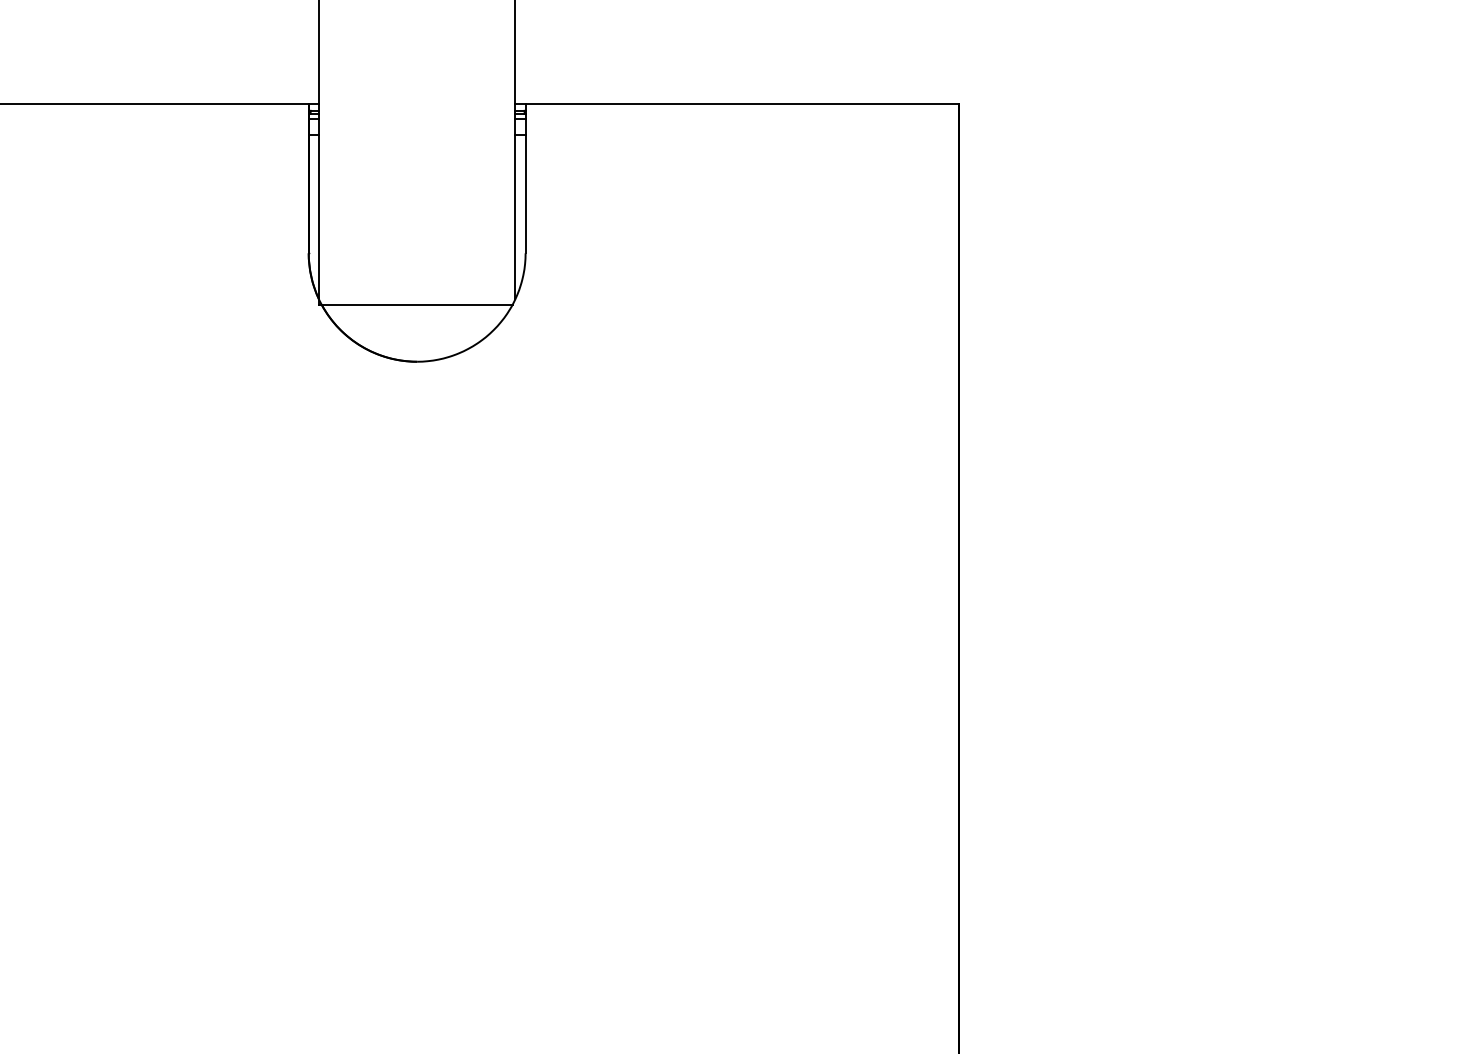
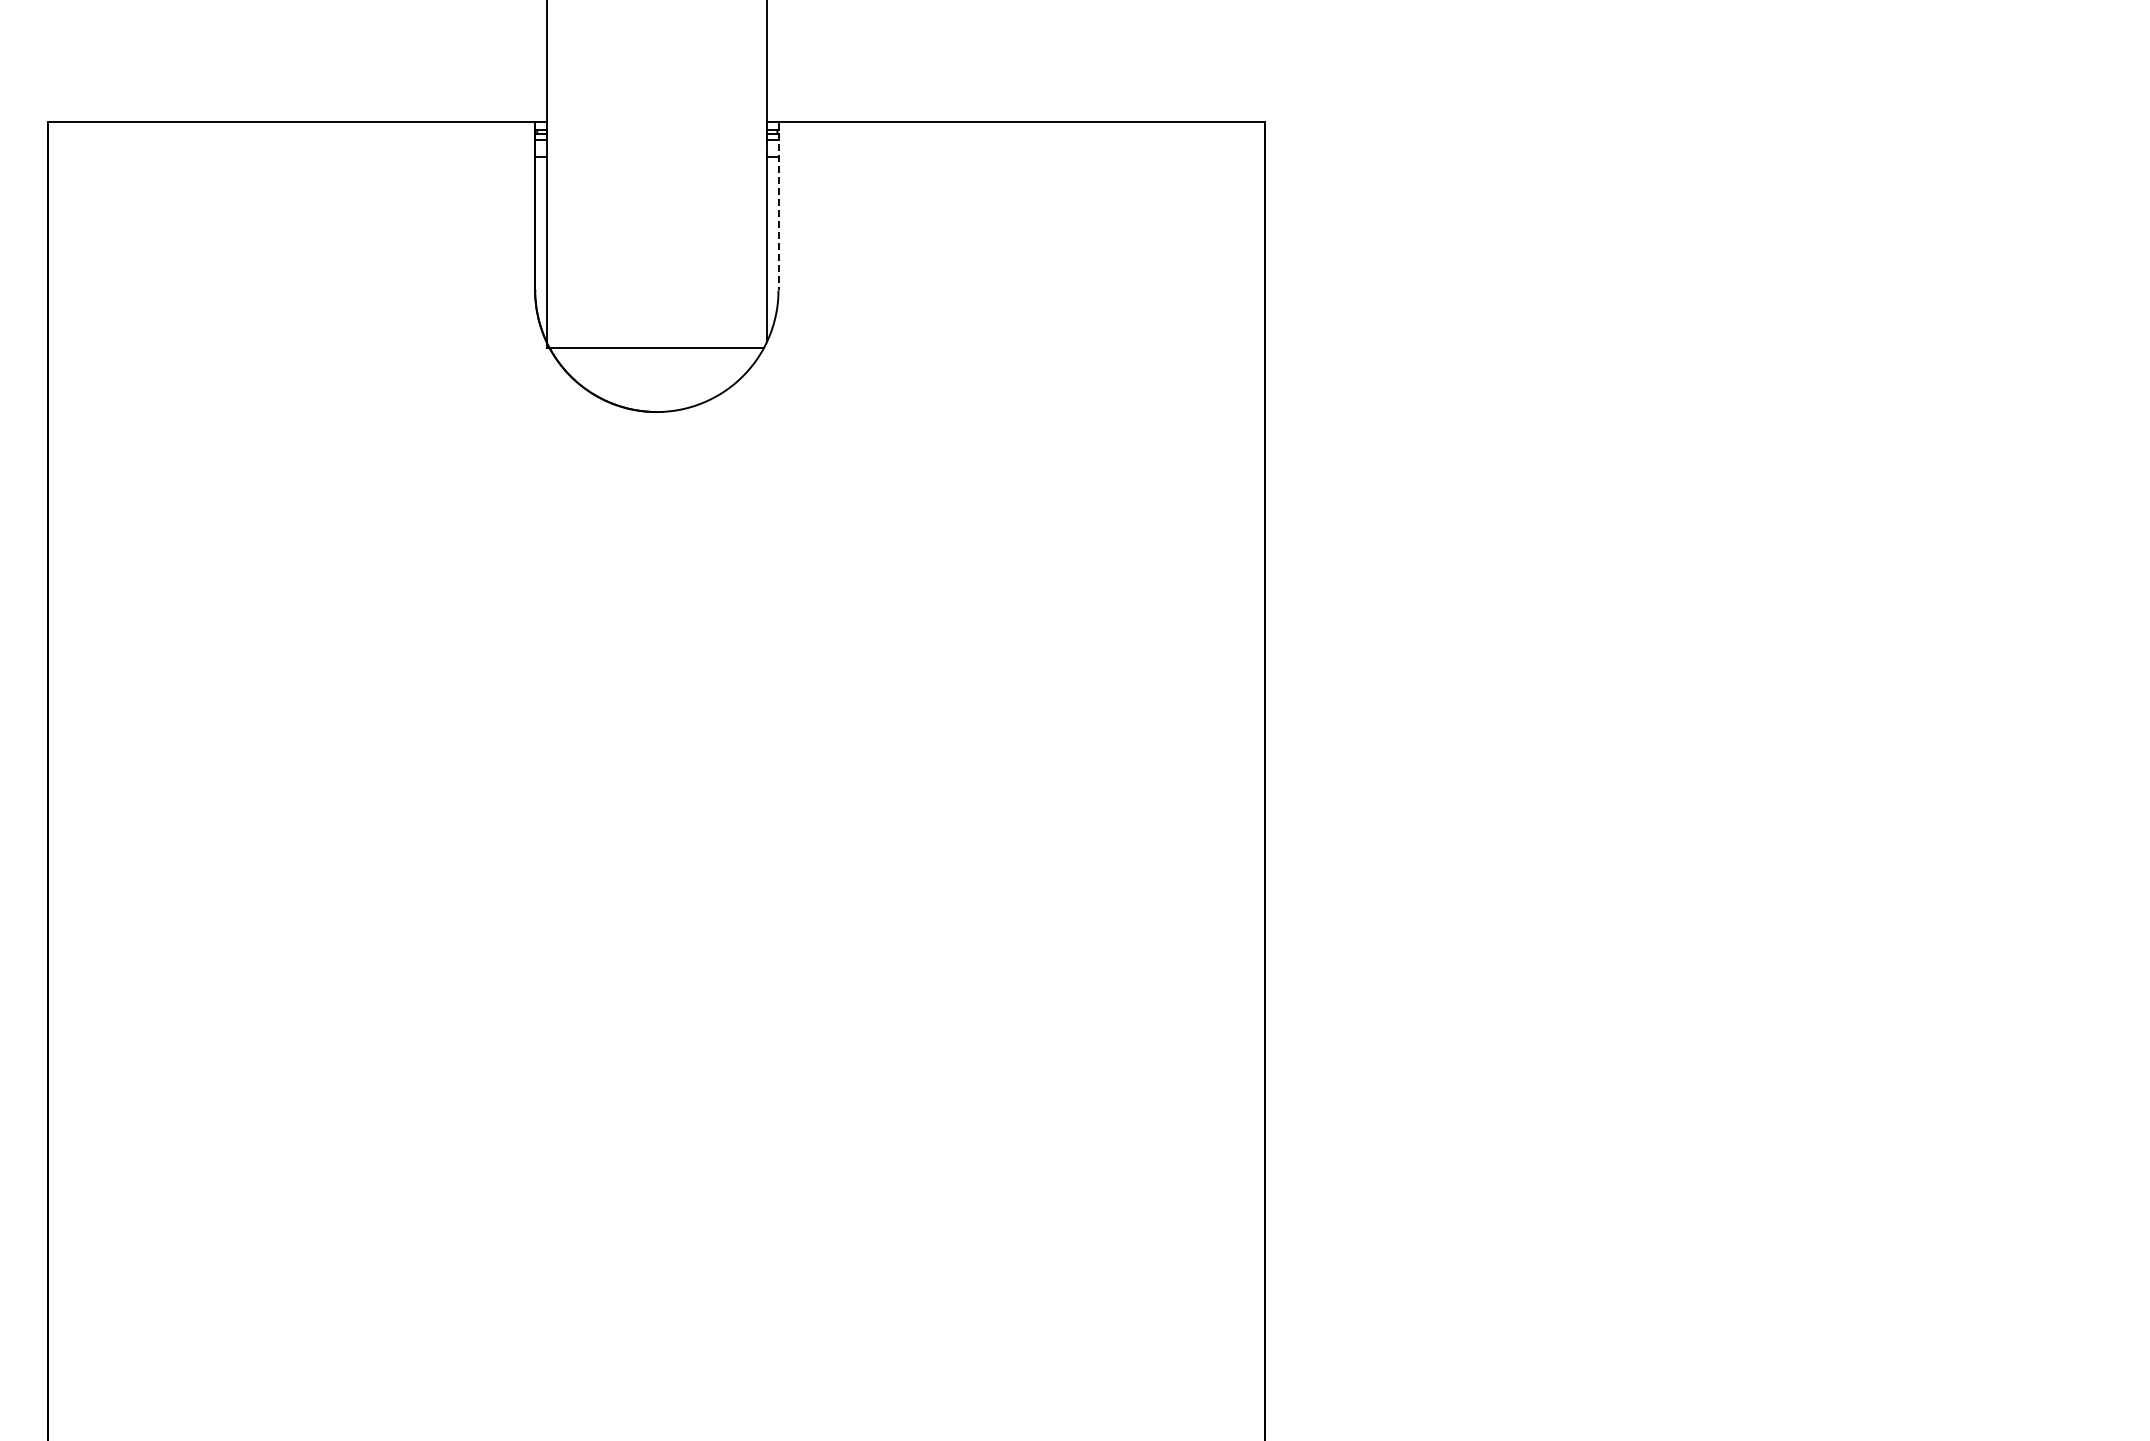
line: (525, 178) -> (778, 206), solid -> dashed

